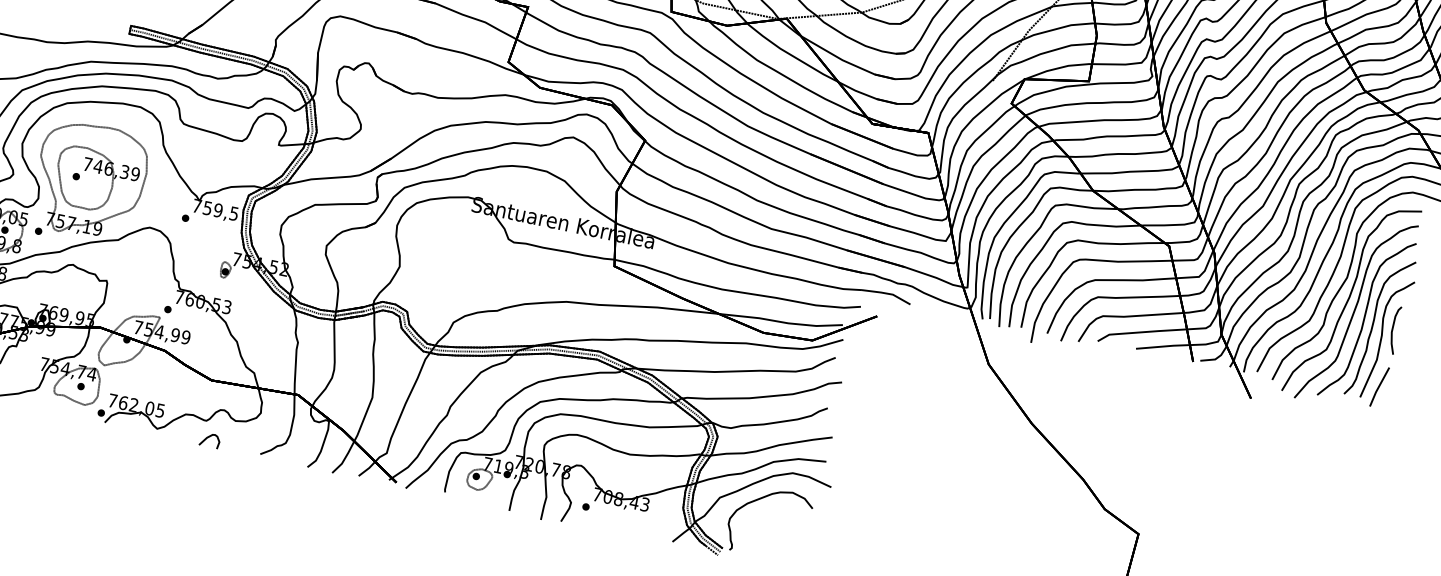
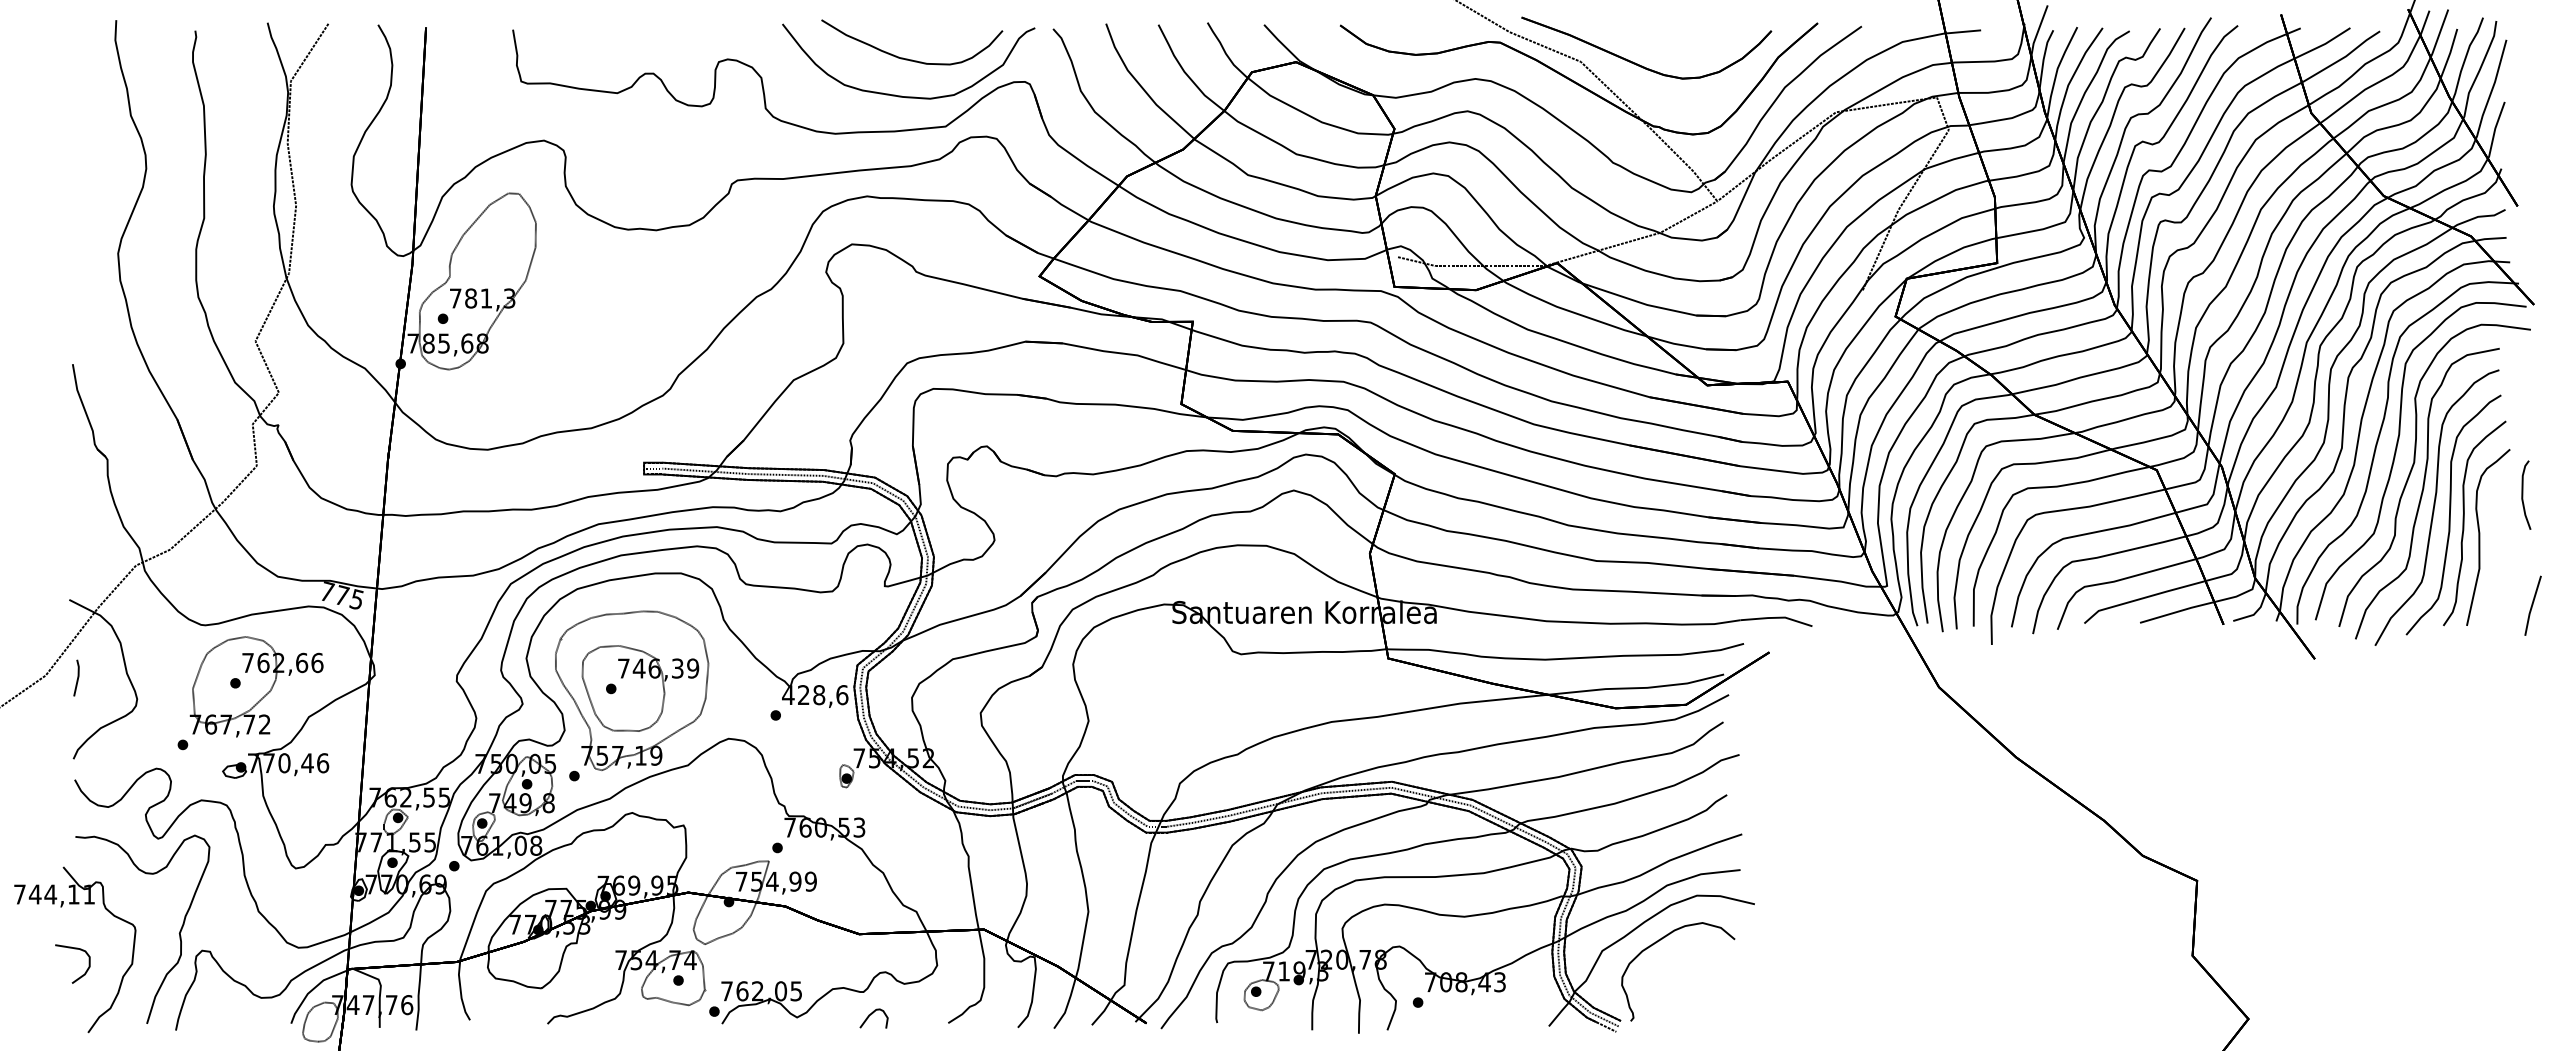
text: (215, 210) -> (815, 695), 759,5 -> 428,6
curve: (1393, 329) -> (2523, 494), moved
line: (1379, 386) -> (2532, 605), moved

